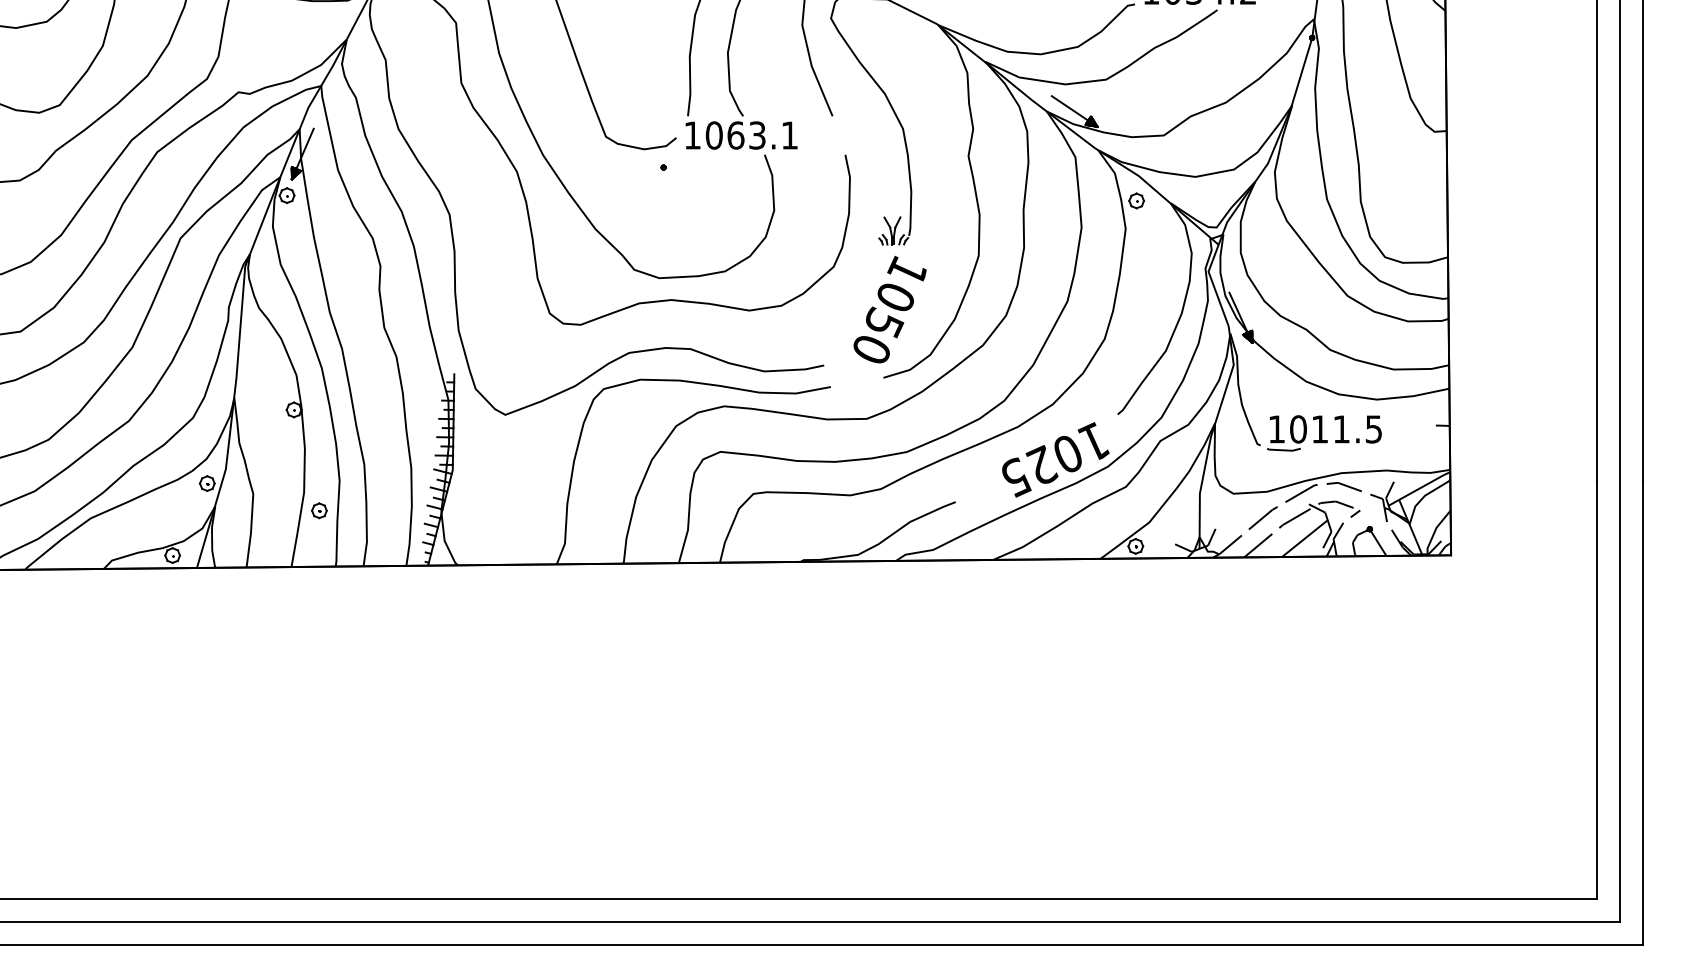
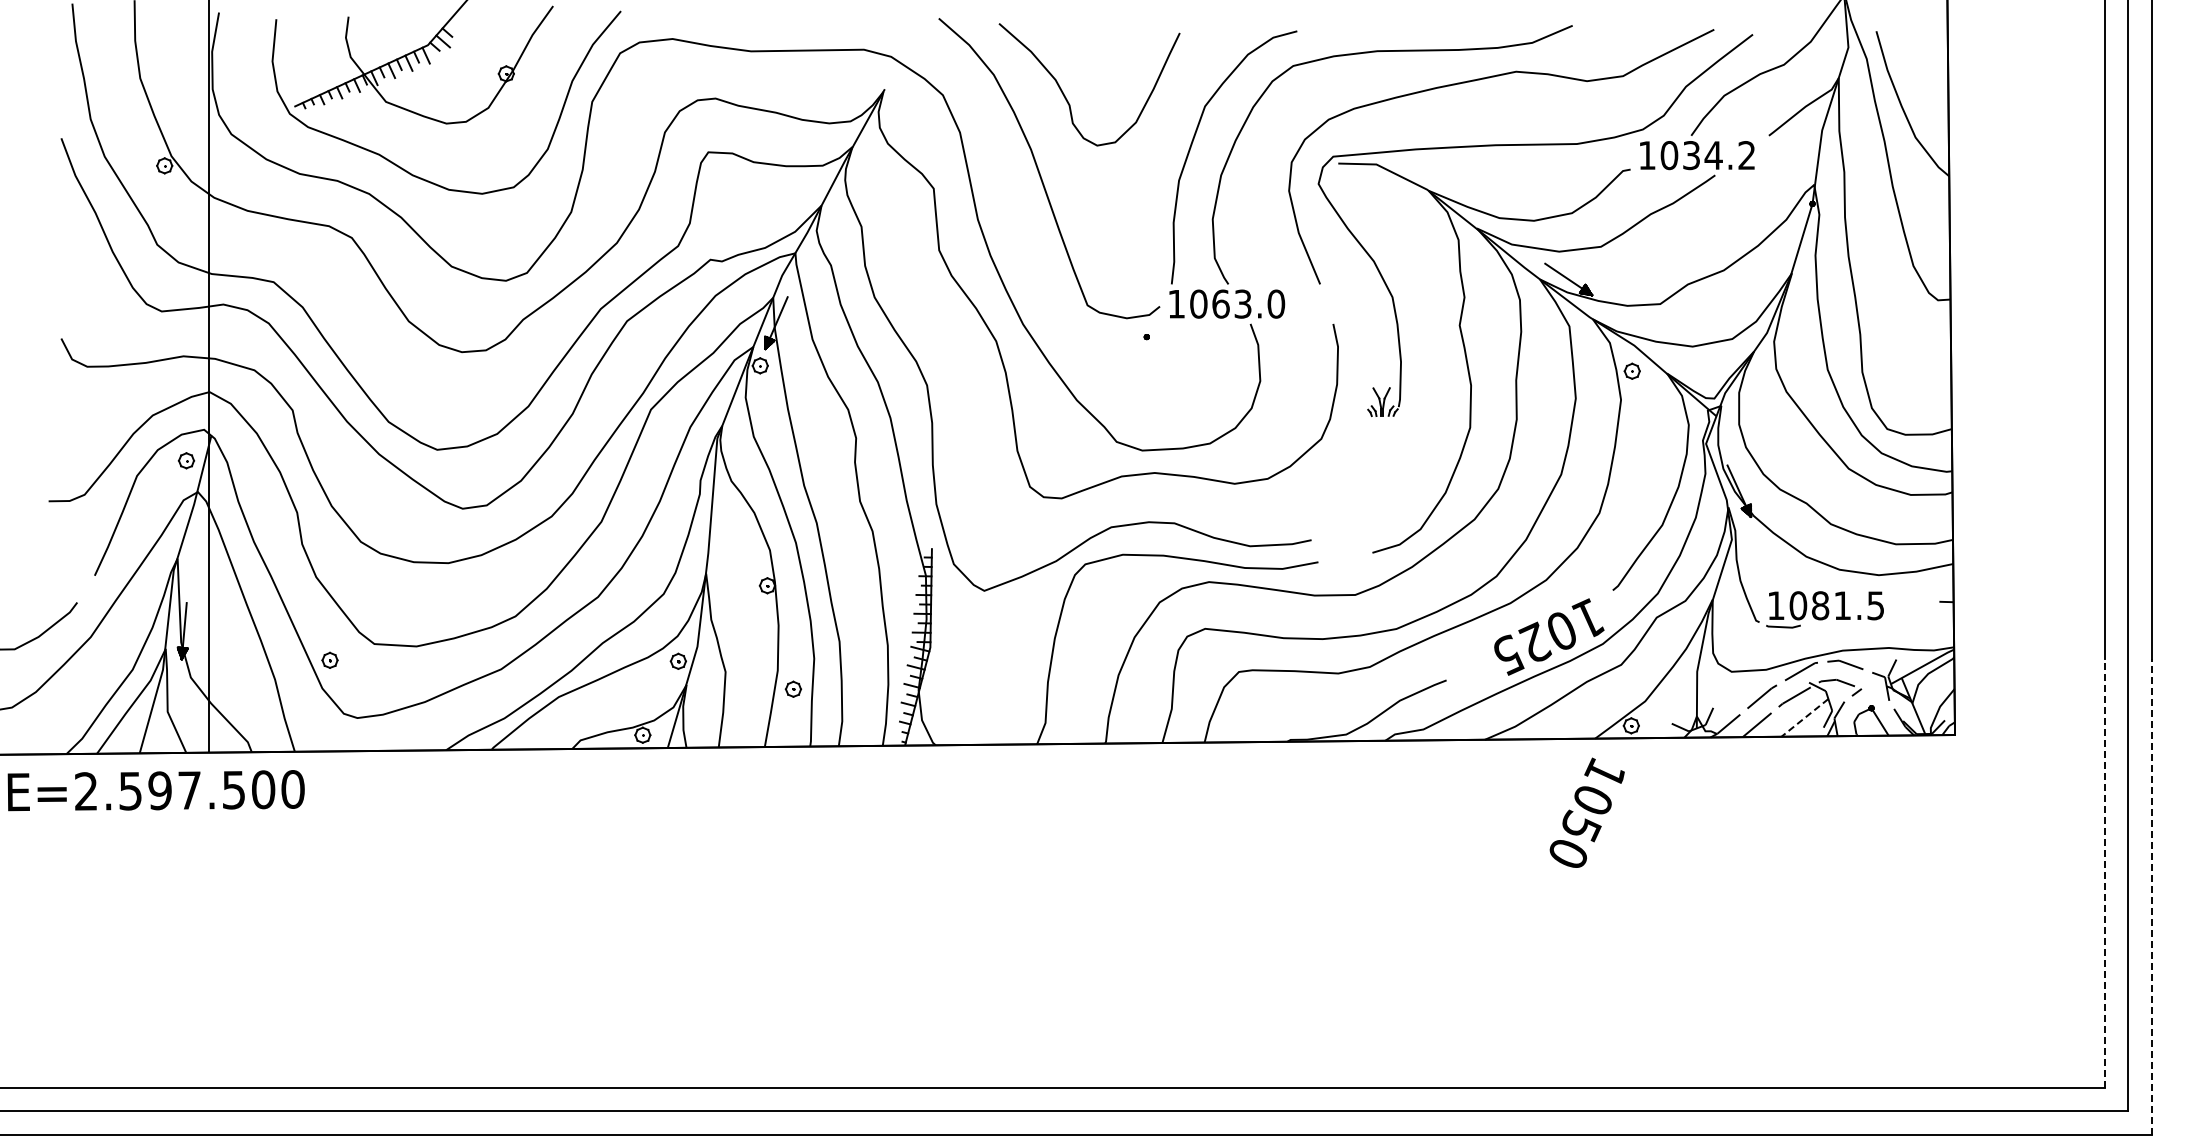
text: (790, 134) -> (1276, 303), 1063.1 -> 1063.0
text: (889, 309) -> (1586, 812), moved
text: (1320, 429) -> (1820, 605), 1011.5 -> 1081.5
line: (1304, 539) -> (1804, 718), solid -> dashed
line: (1596, 689) -> (2104, 872), solid -> dashed
line: (1642, 712) -> (2151, 896), solid -> dashed

